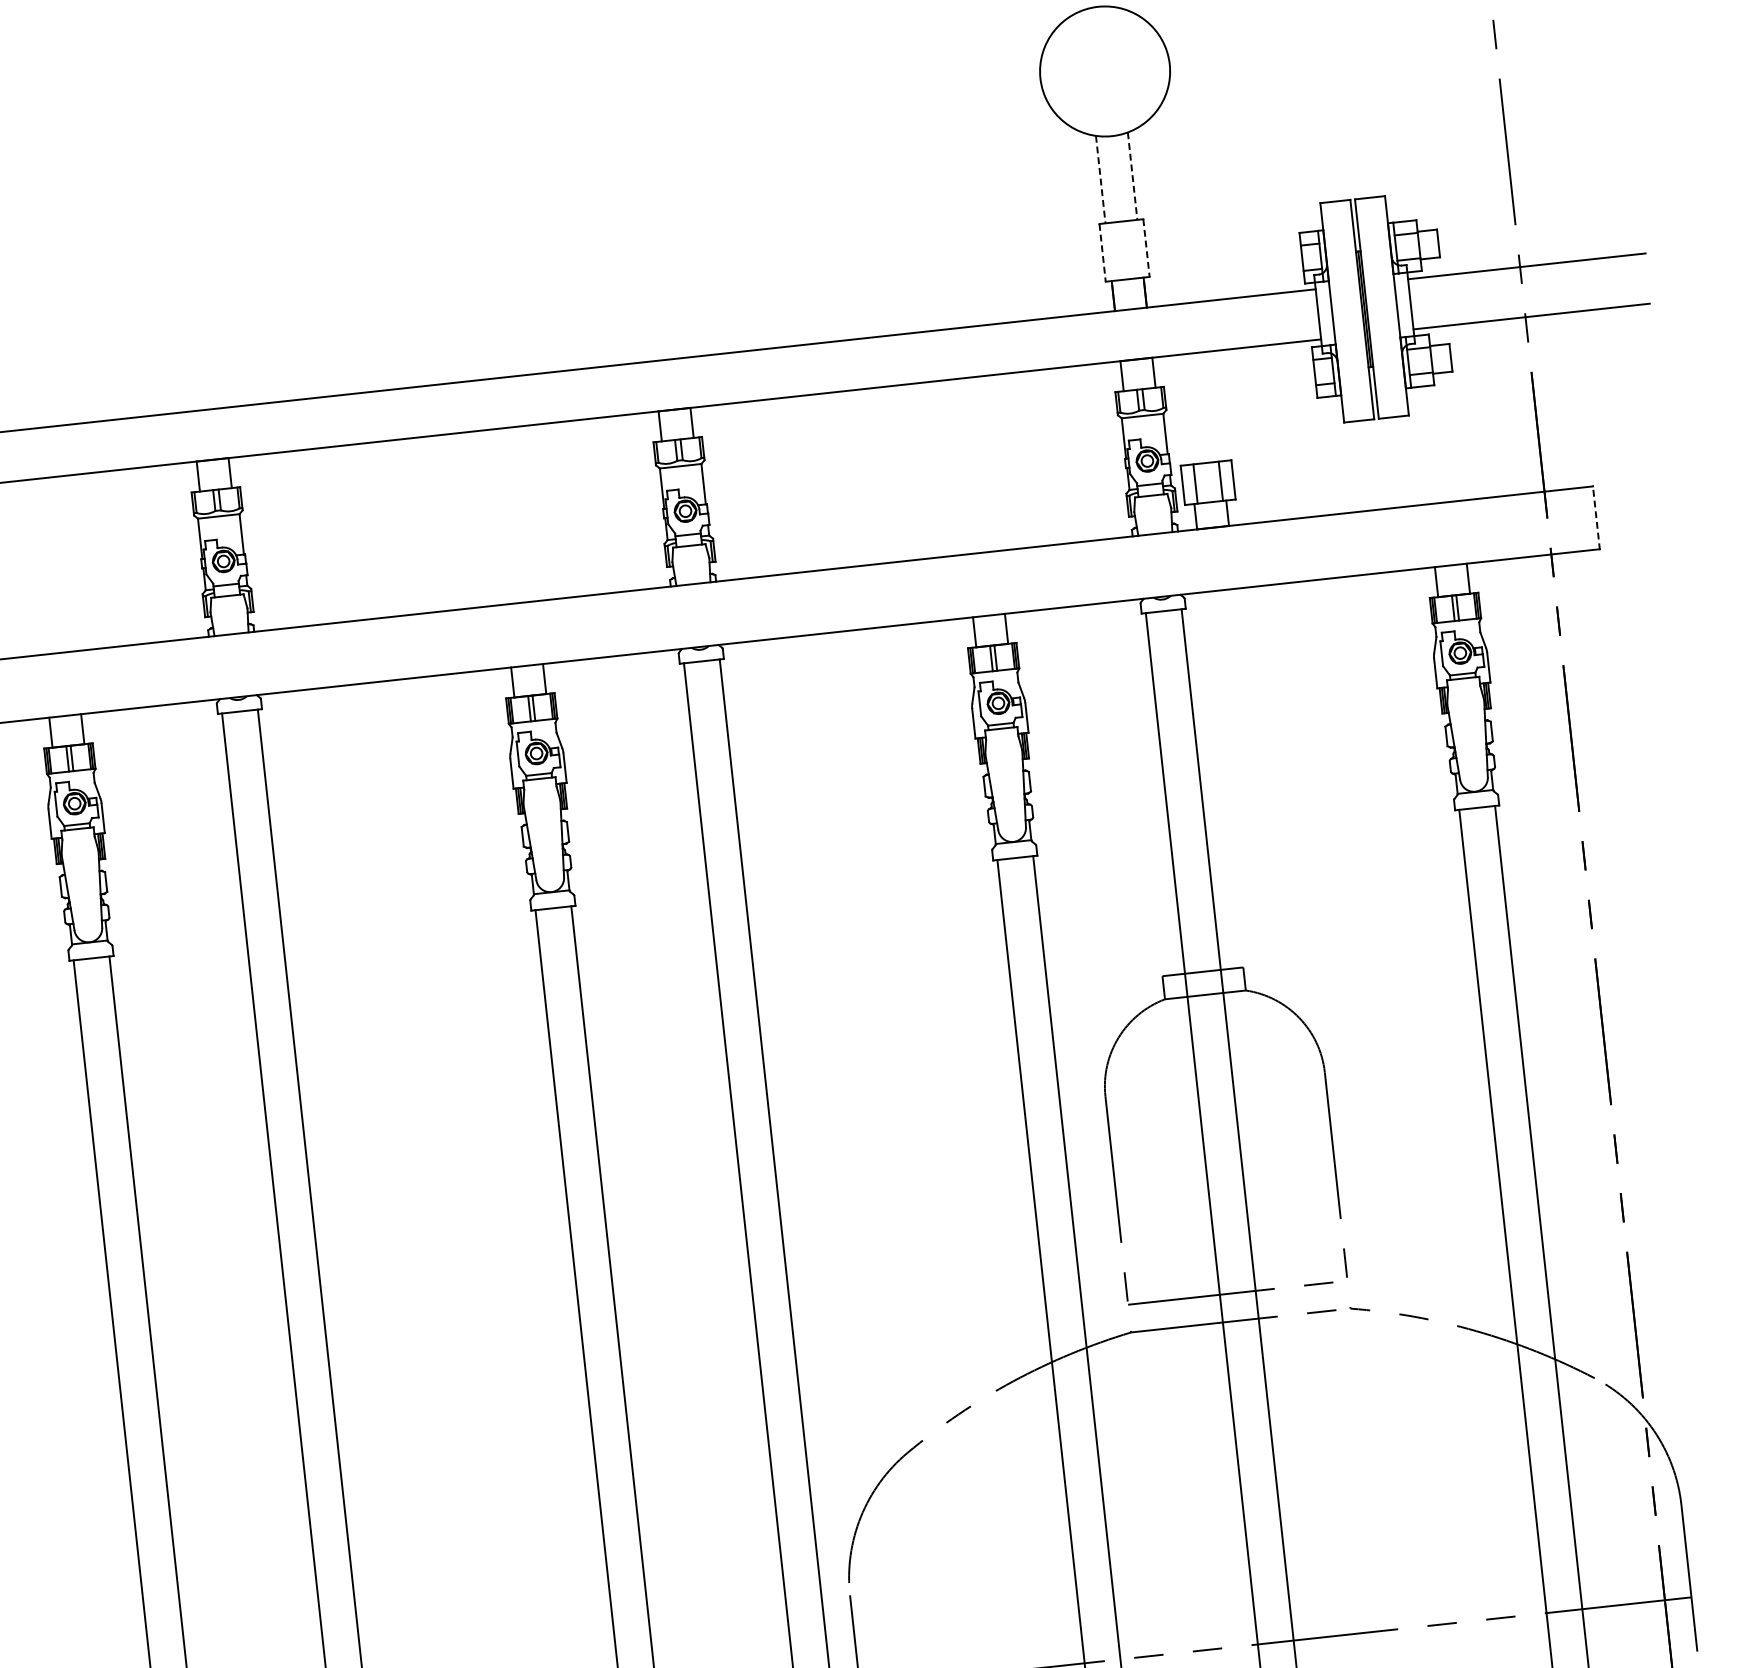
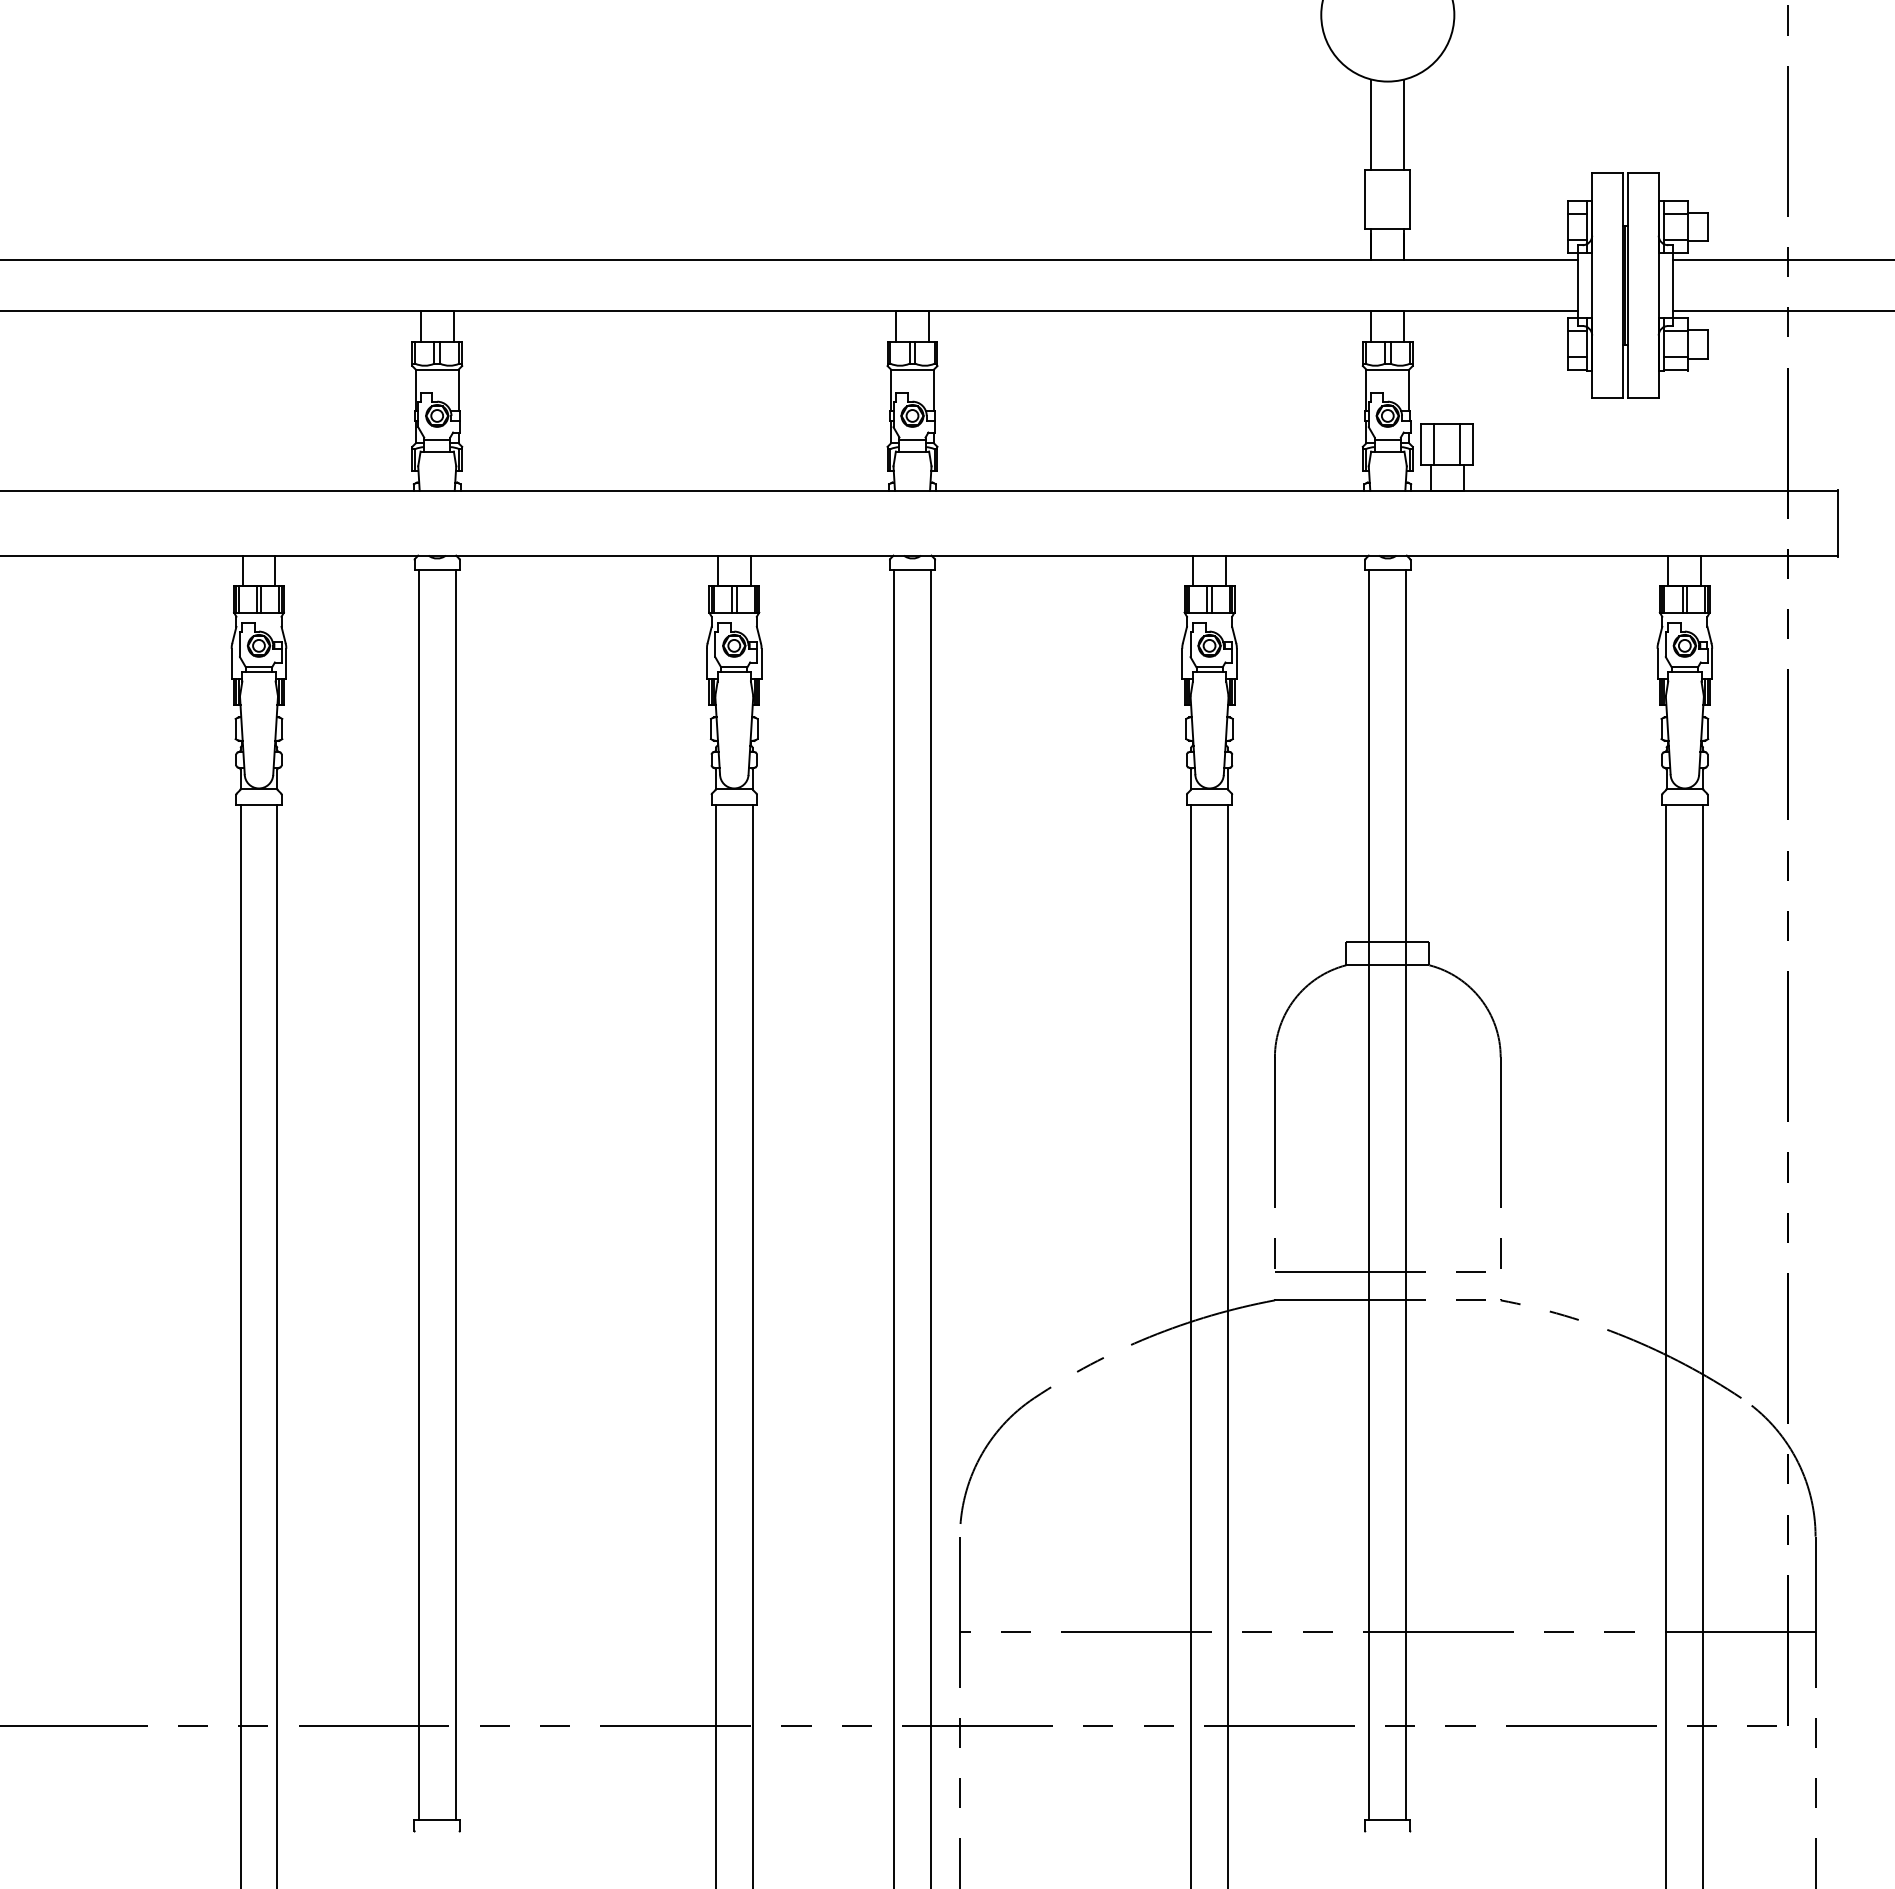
line: (1132, 176) -> (1404, 124), dashed -> solid
line: (1100, 179) -> (1371, 124), dashed -> solid
line: (1146, 248) -> (1410, 199), dashed -> solid
line: (1102, 253) -> (1365, 199), dashed -> solid
line: (1596, 517) -> (1838, 522), dashed -> solid

